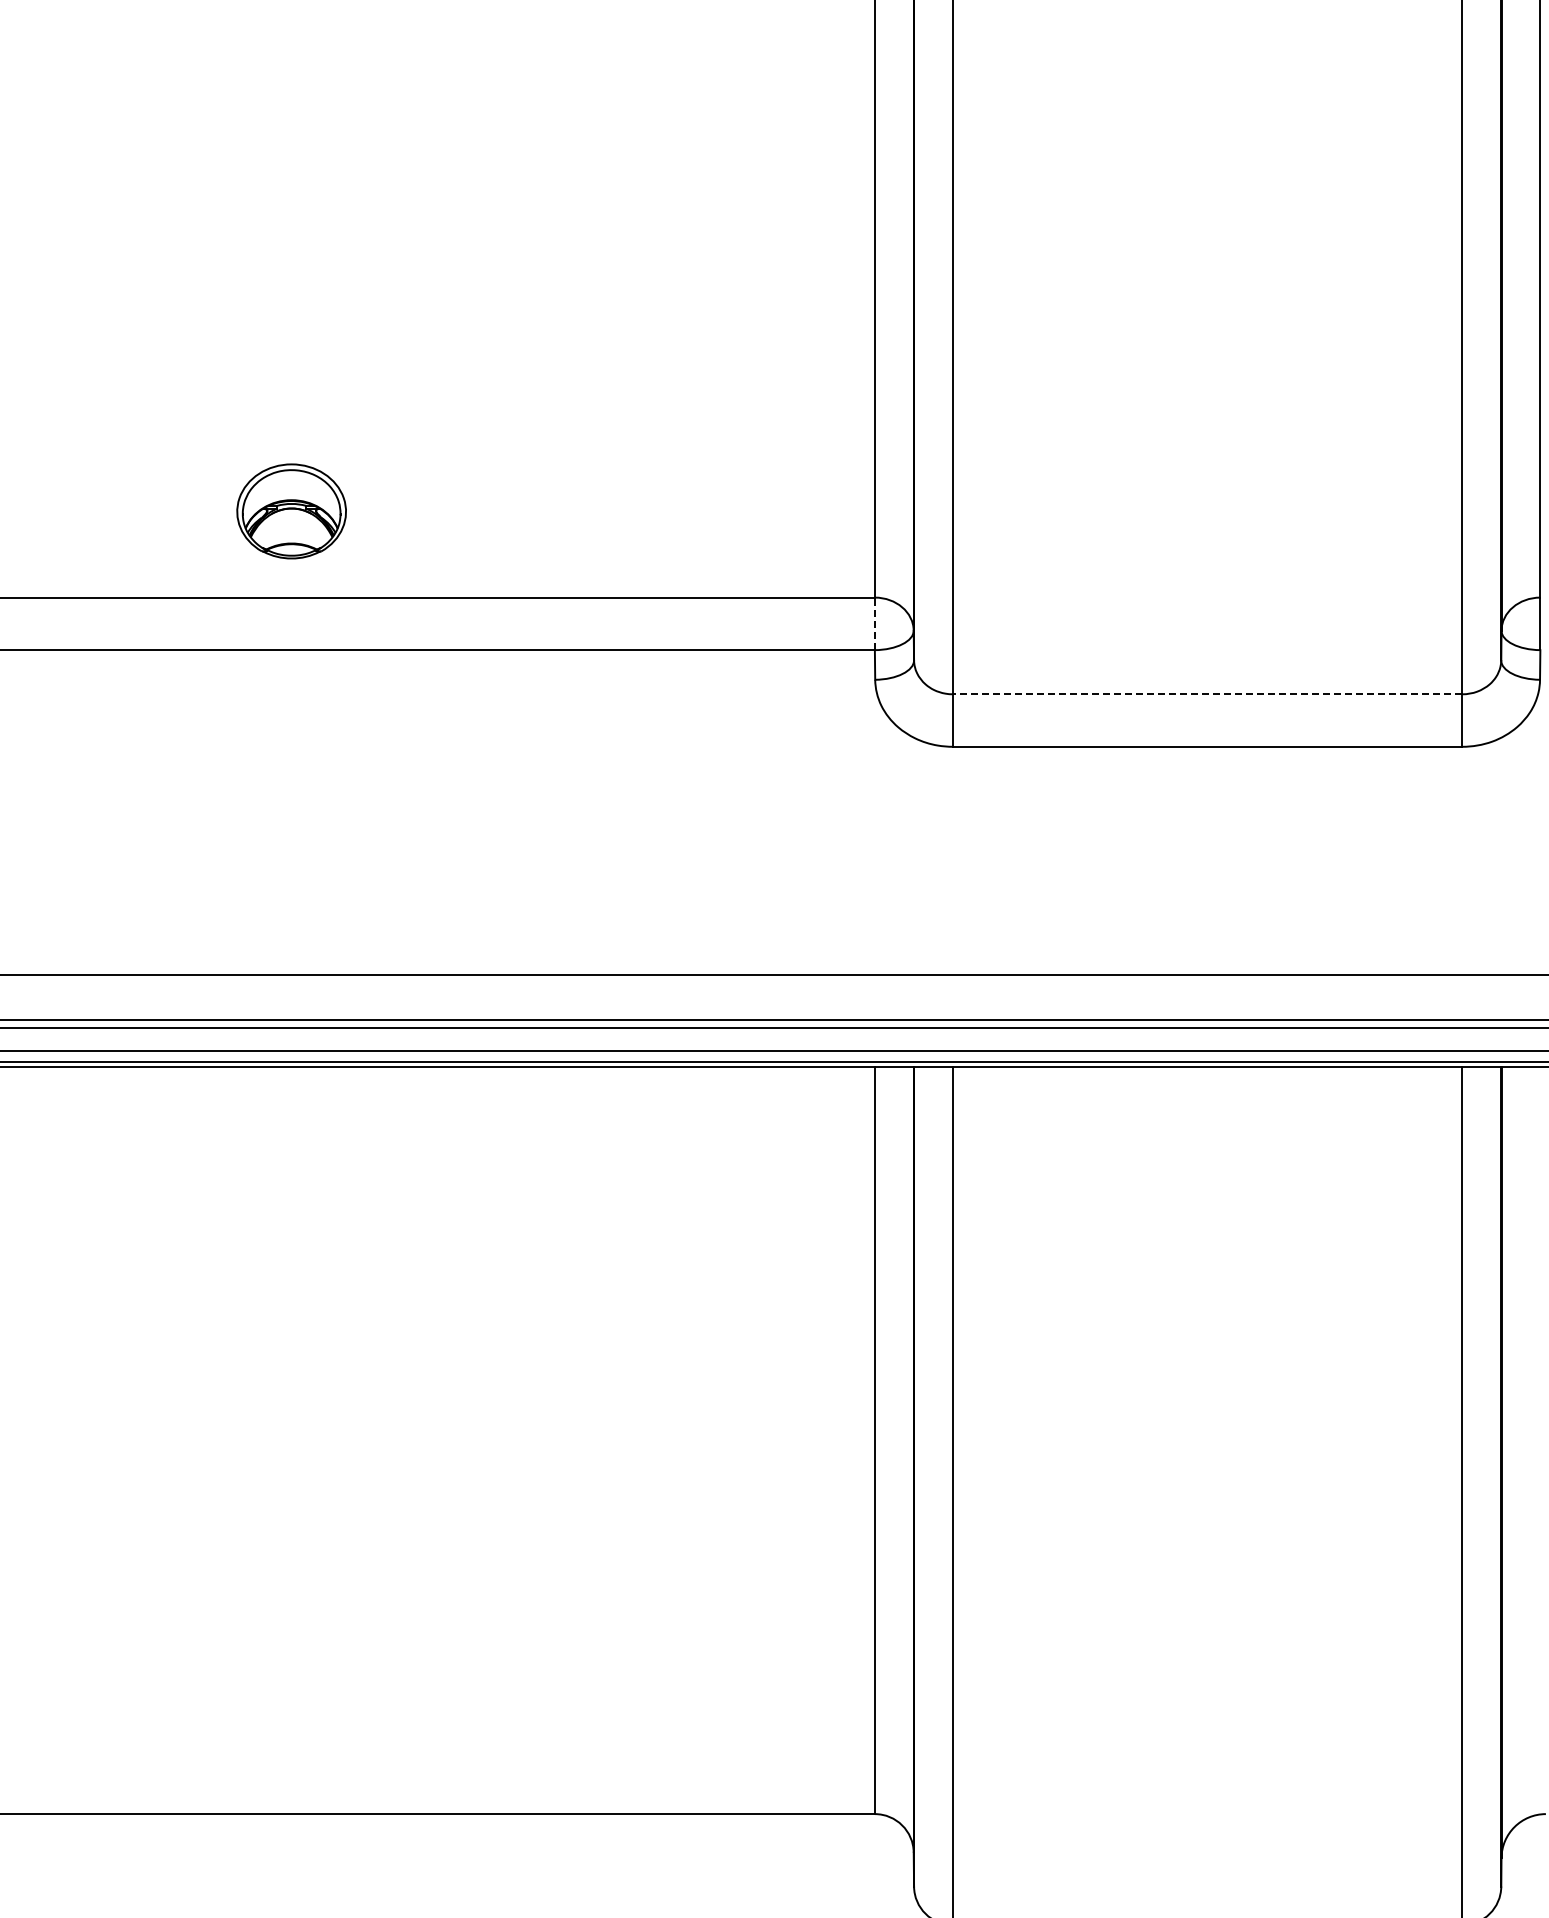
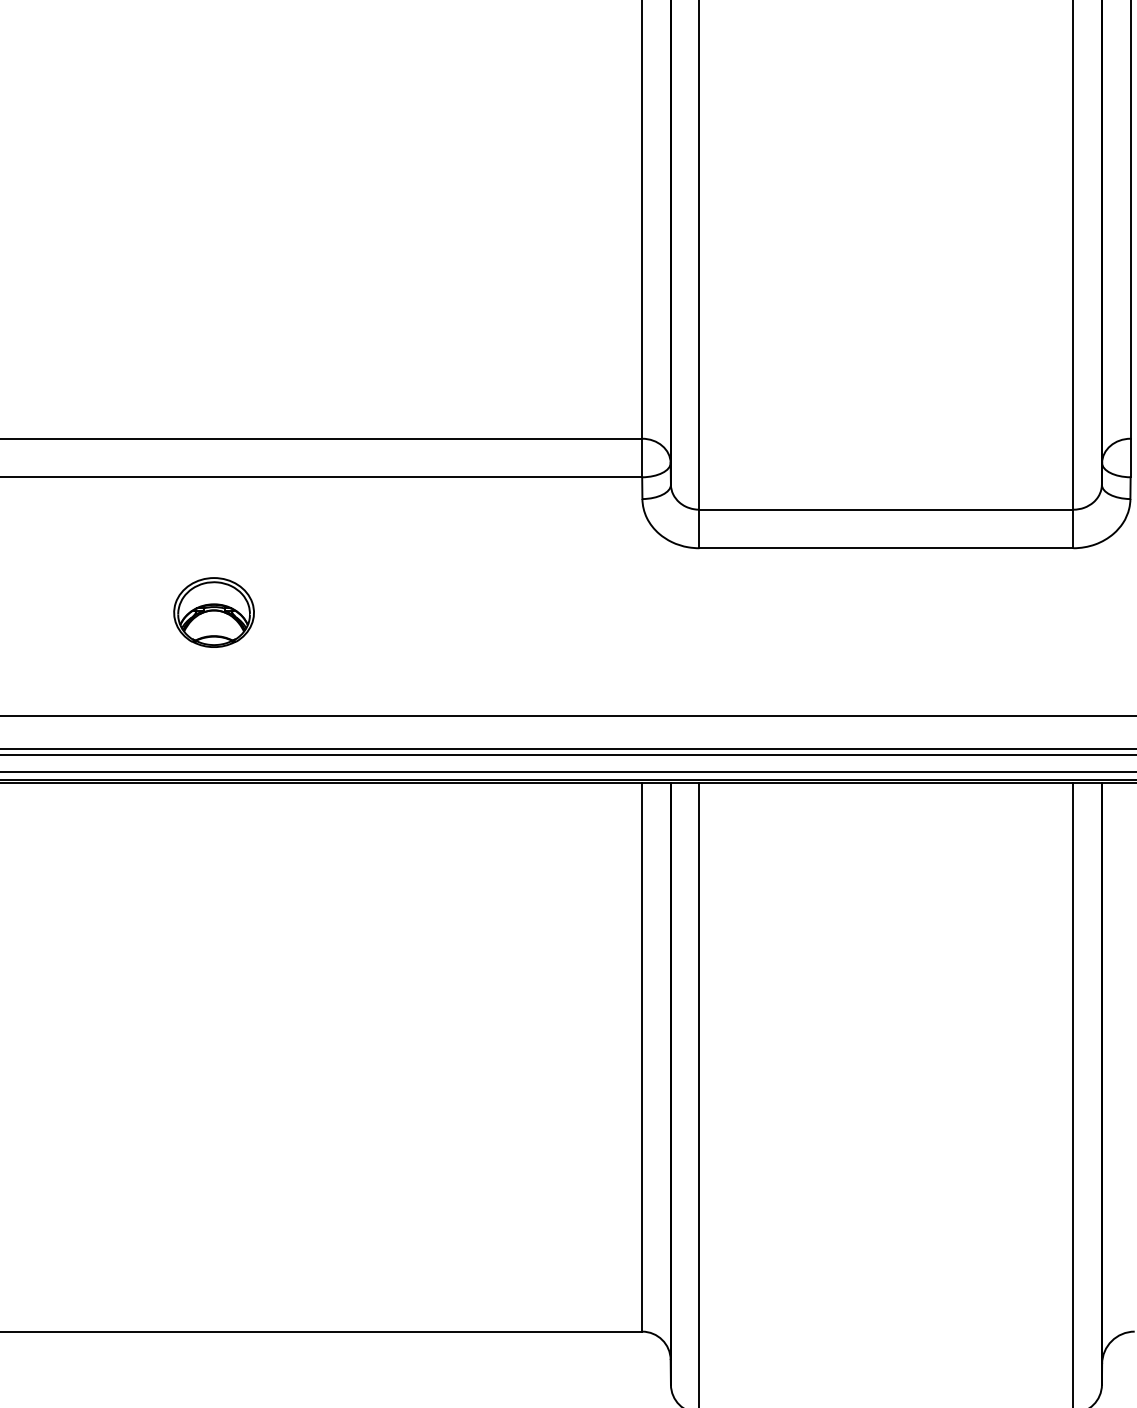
part: (291, 511) -> (213, 612), moved
line: (874, 623) -> (641, 457), dashed -> solid
line: (1207, 694) -> (886, 509), dashed -> solid

